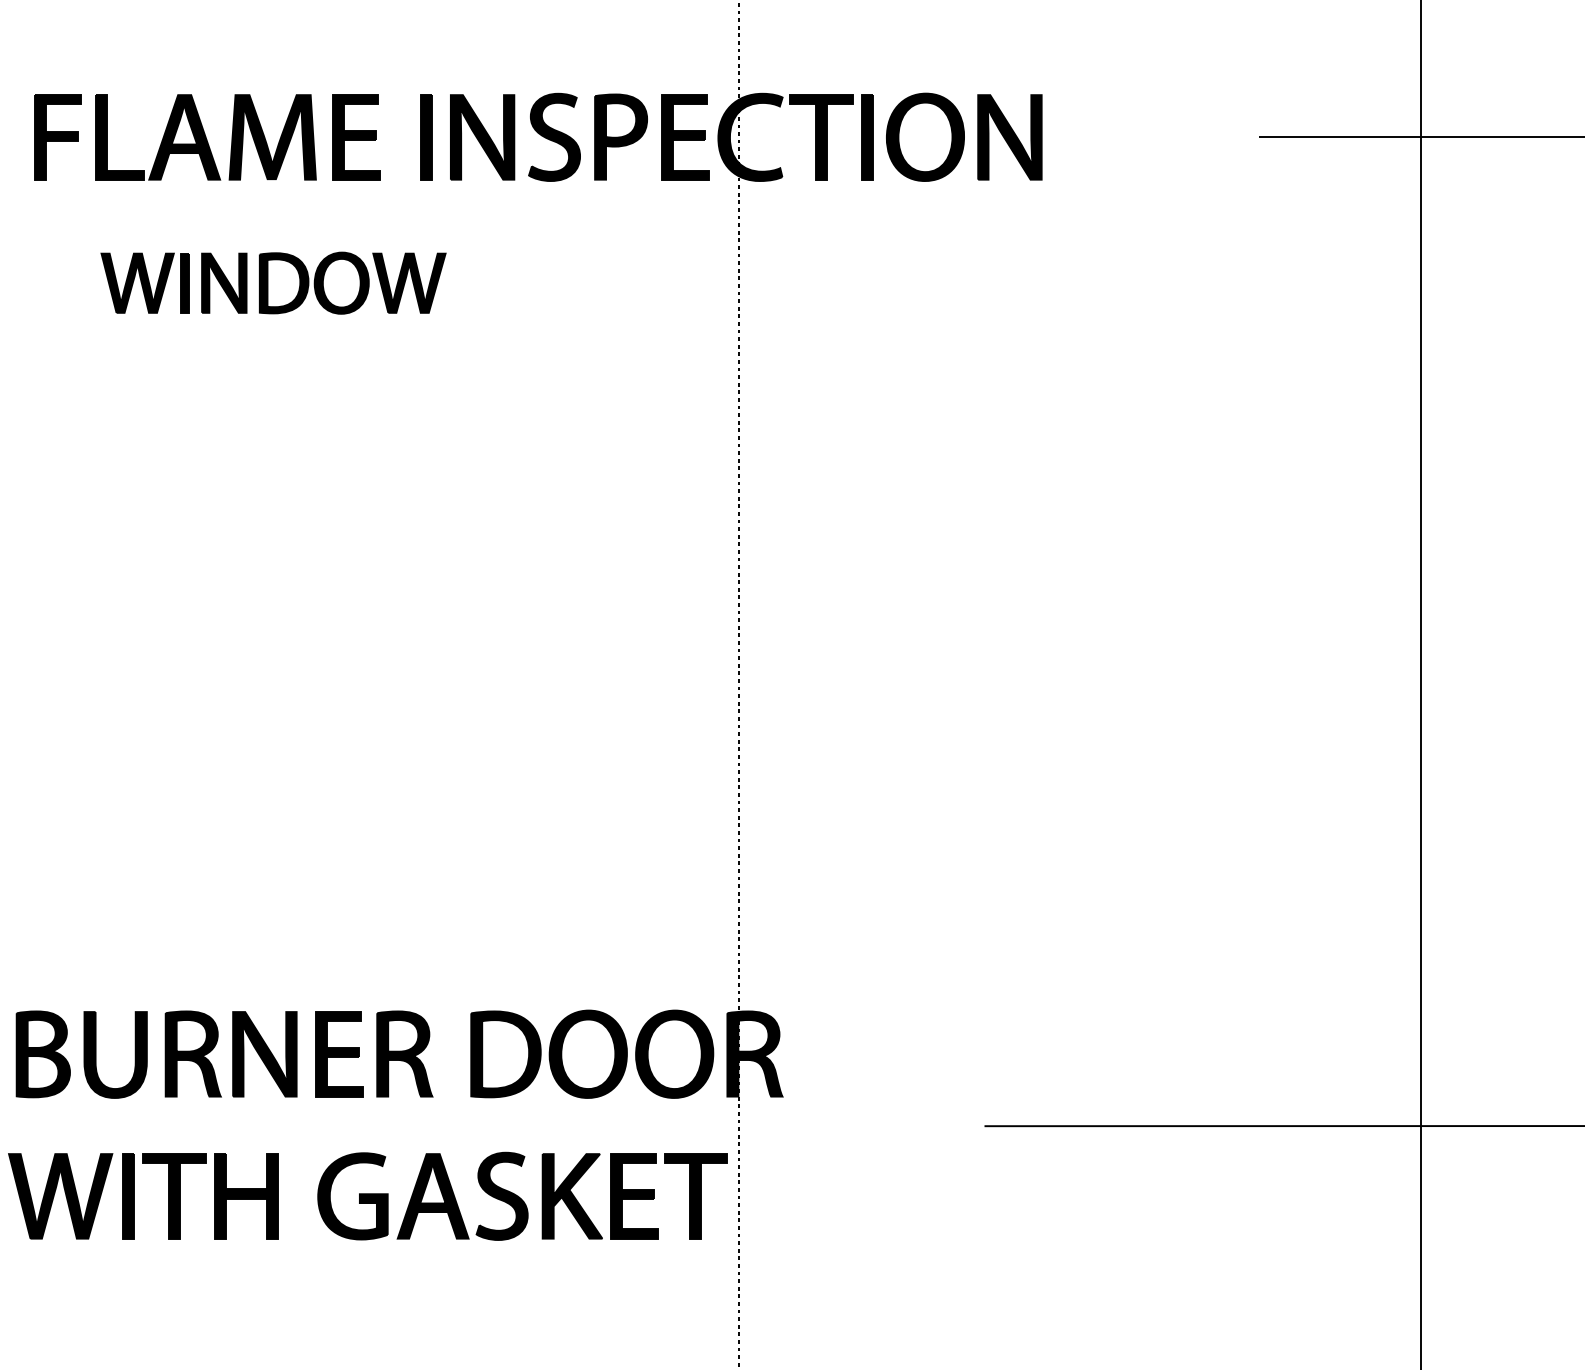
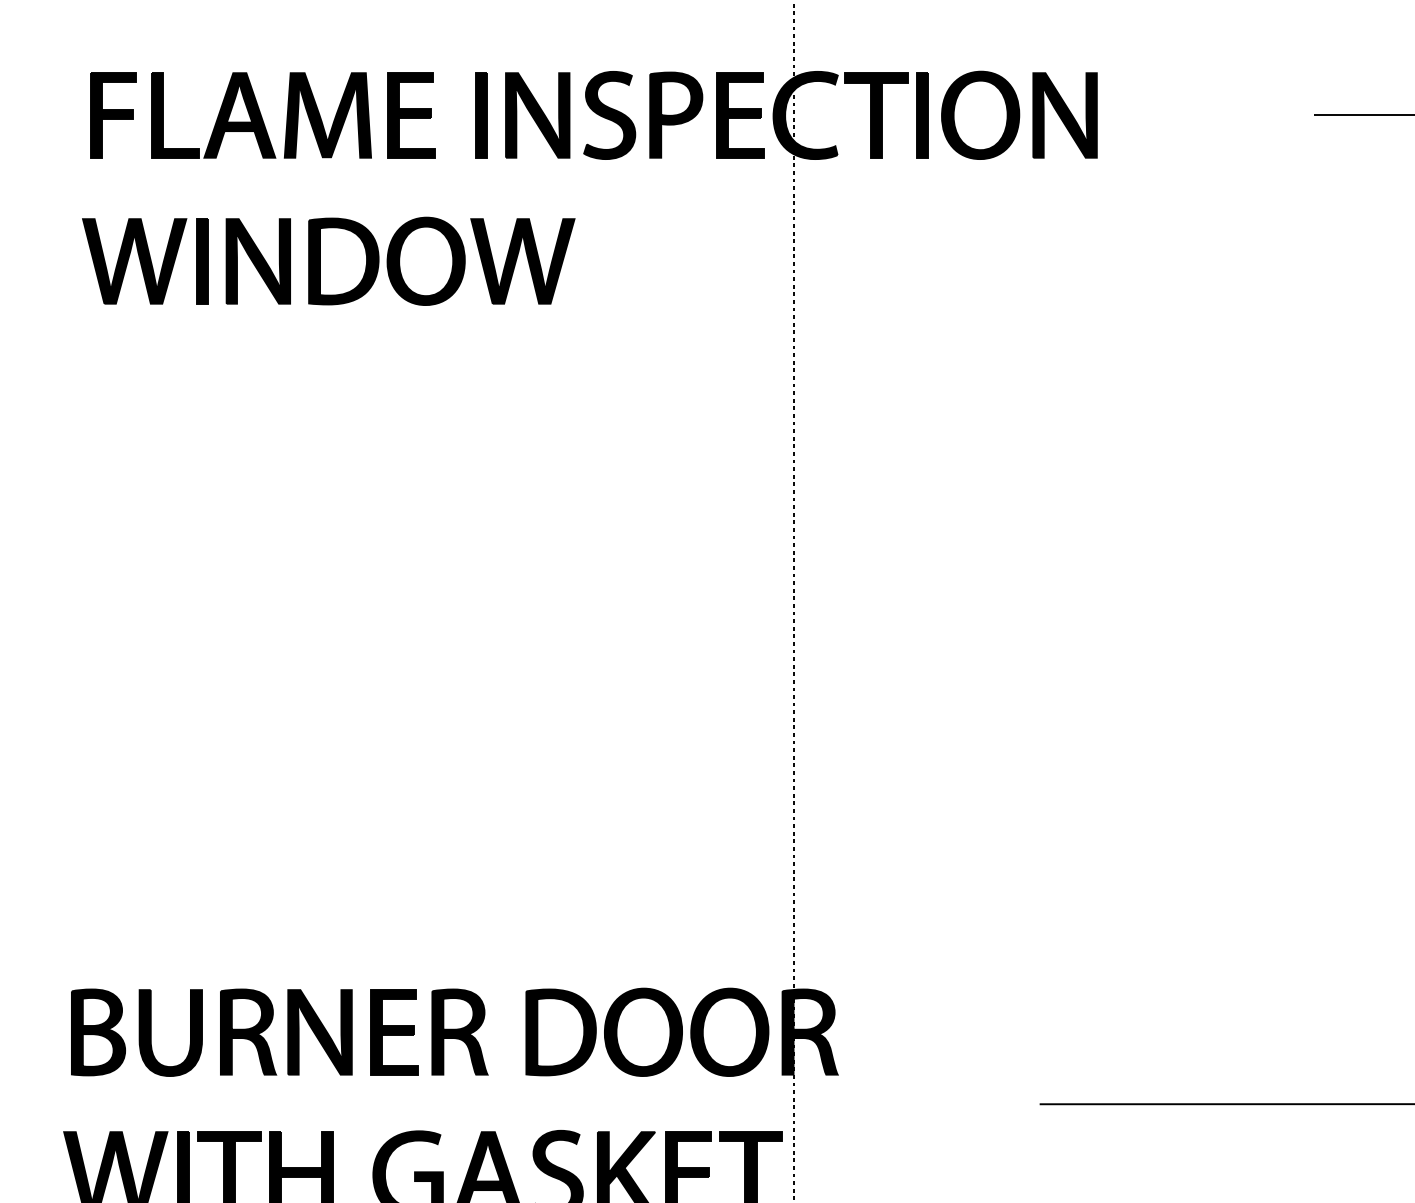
part: (273, 282) -> (328, 260), size x1.43

